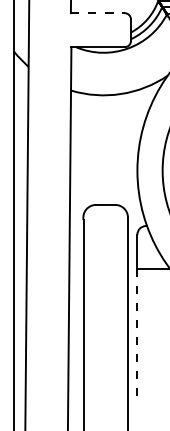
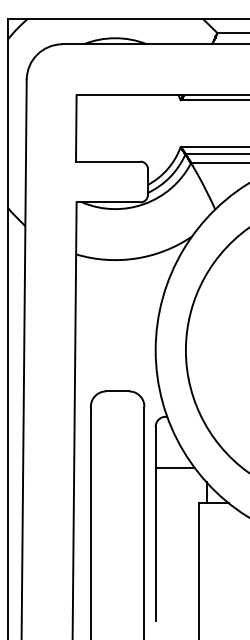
line: (98, 13) -> (108, 161), dashed -> solid
line: (137, 332) -> (155, 544), dashed -> solid

